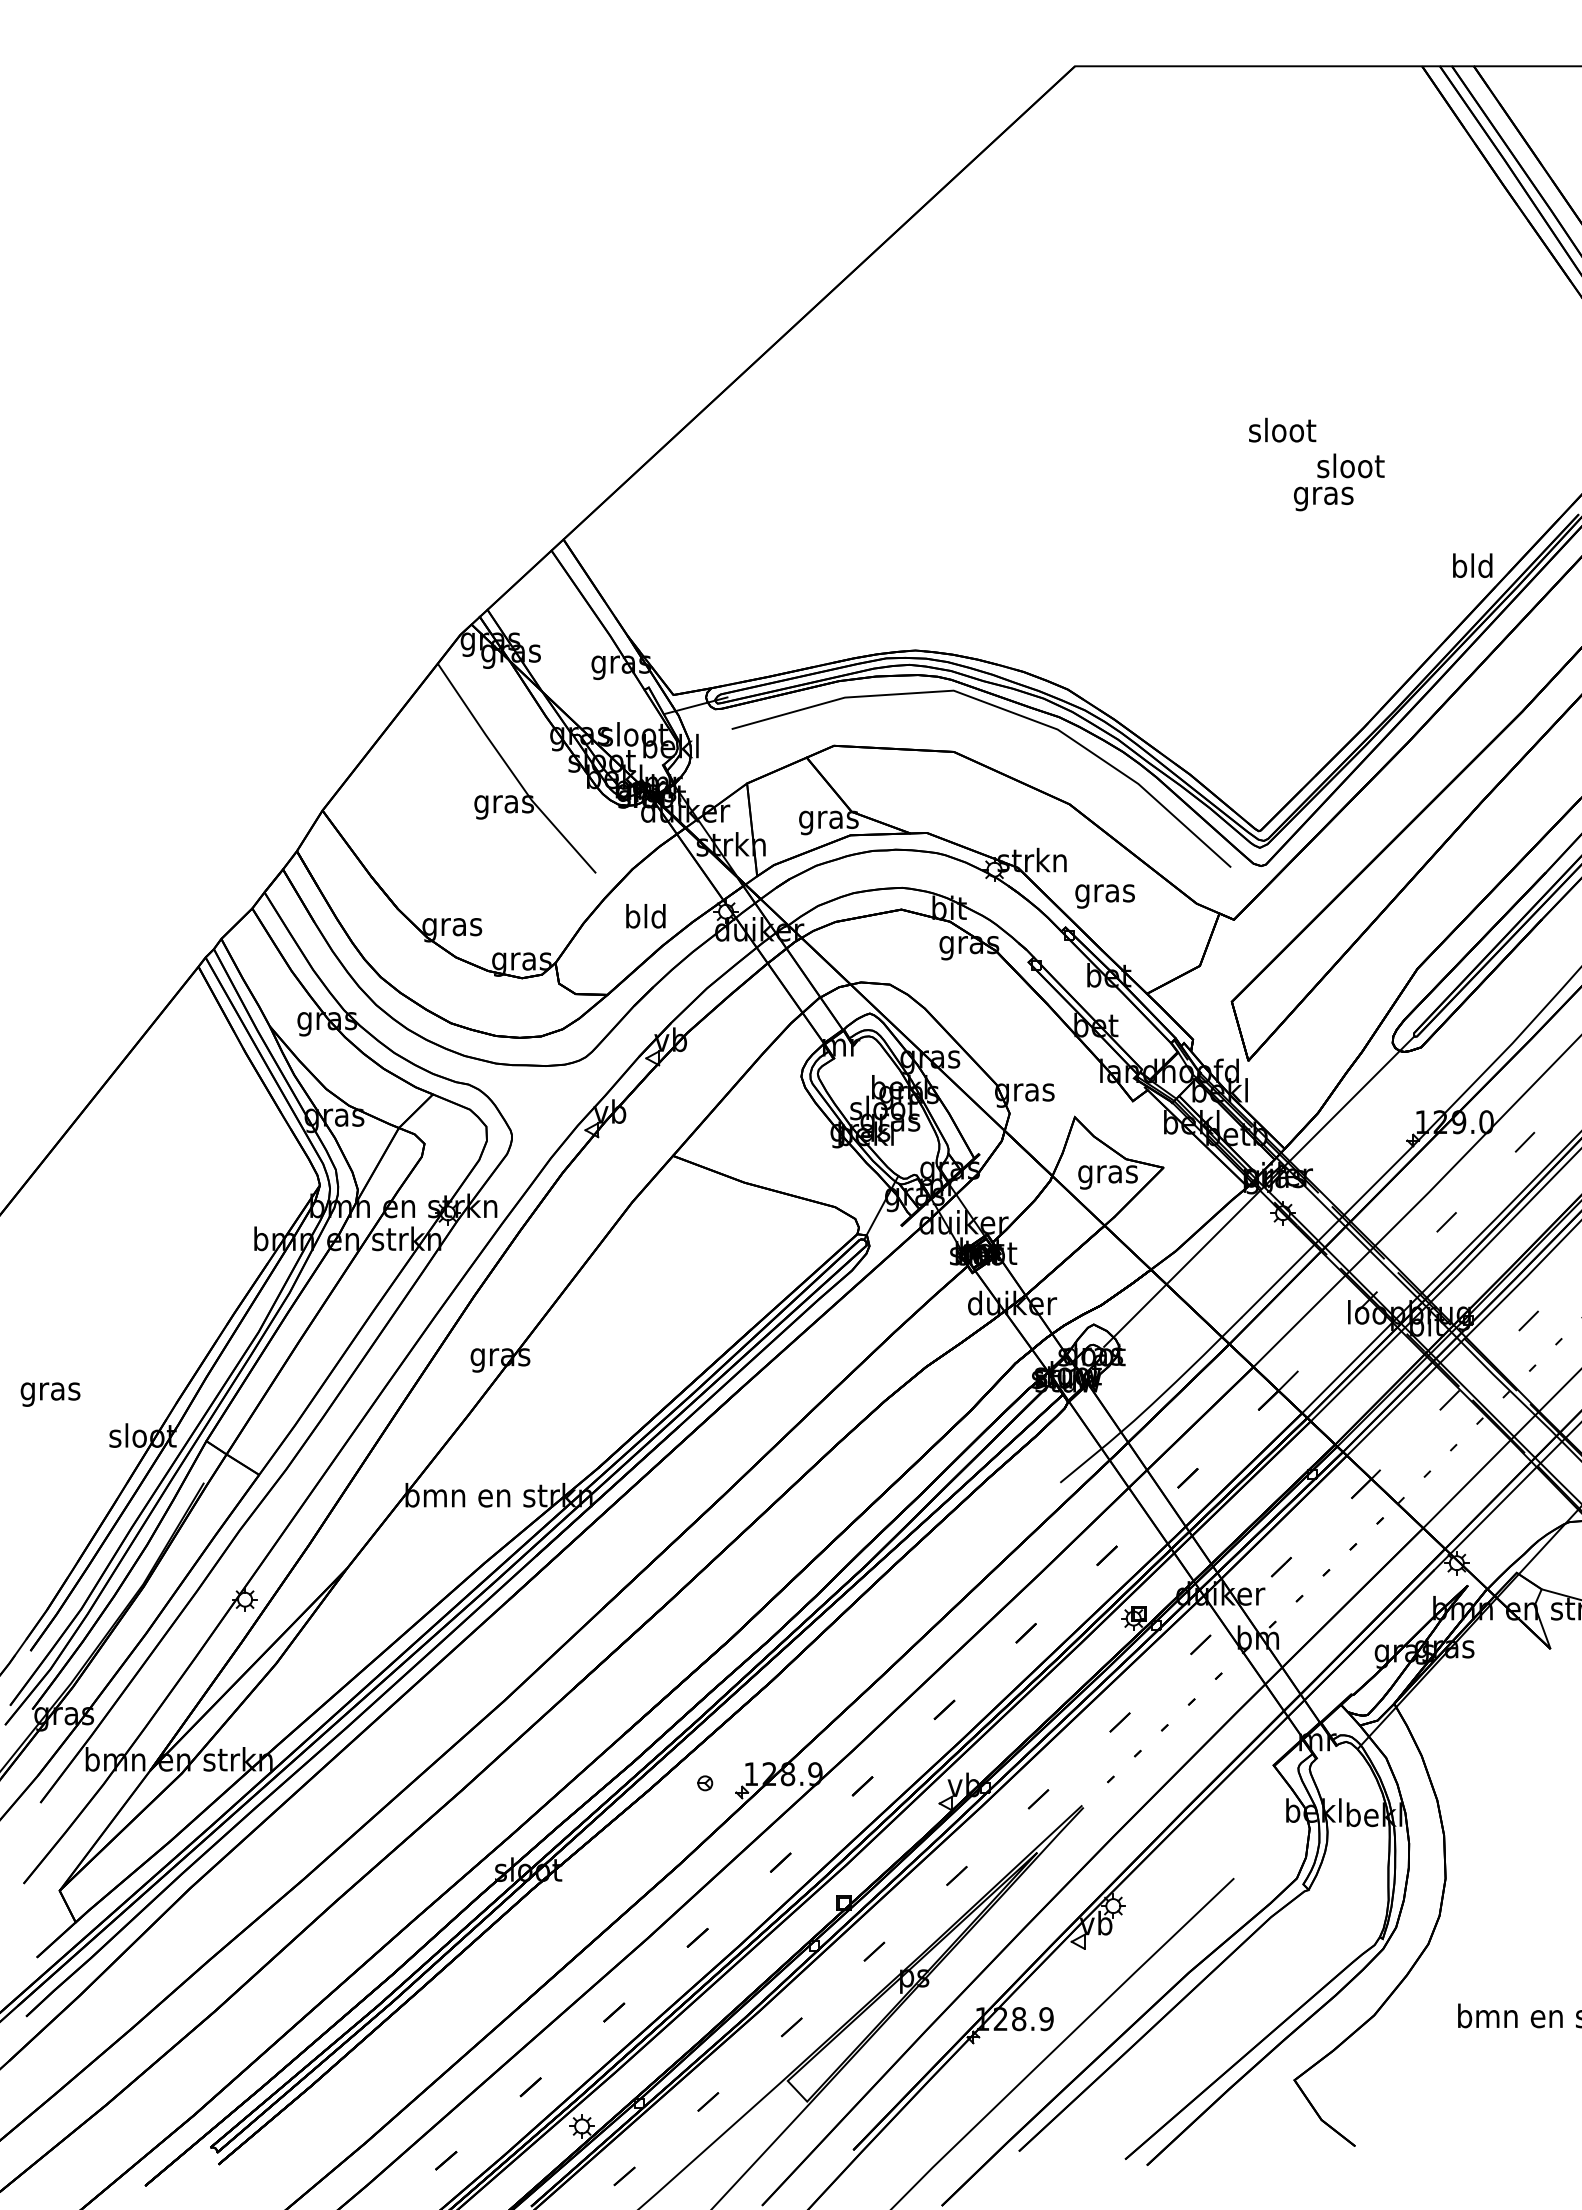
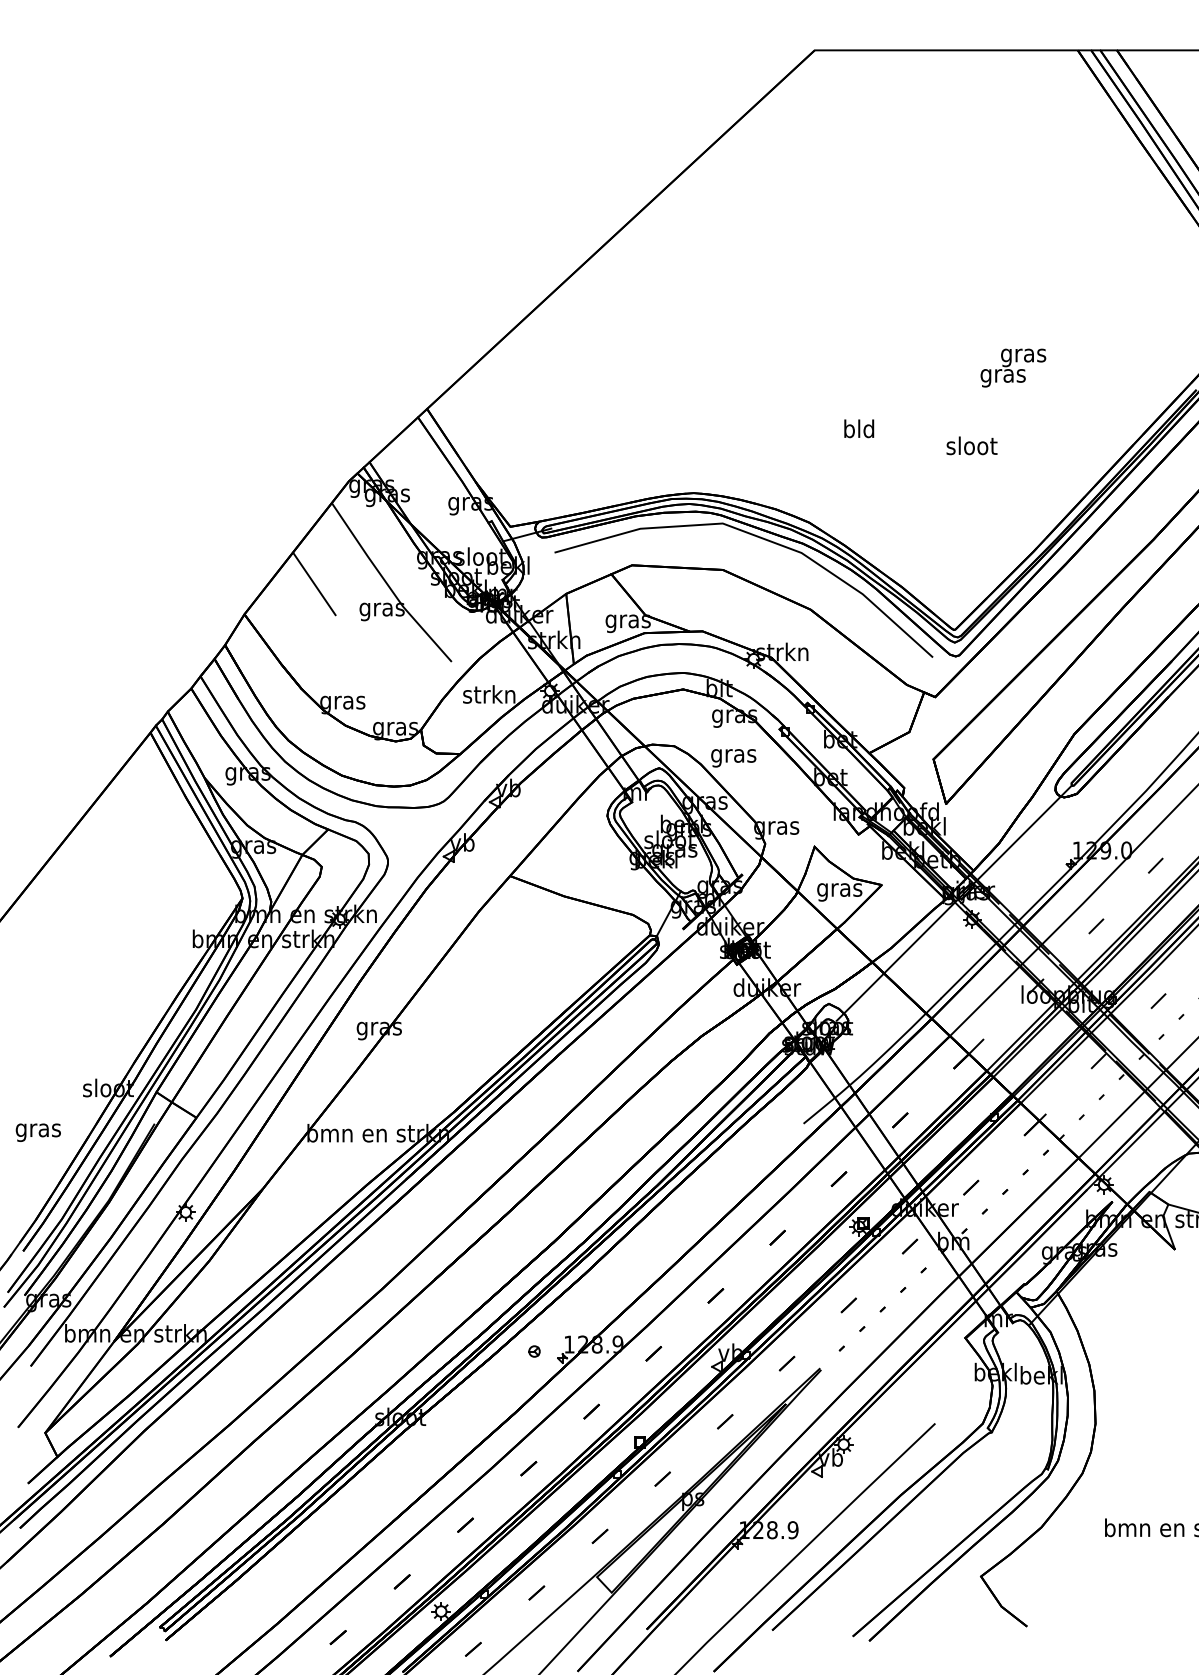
text: (1282, 429) -> (971, 445), moved
text: (1350, 468) -> (1023, 355), sloot -> gras
text: (1472, 565) -> (859, 428), moved
line: (414, 770) -> (314, 584), added
text: (1104, 896) -> (733, 758), moved
text: (645, 916) -> (489, 694), bld -> strkn
text: (50, 1394) -> (38, 1132), moved

